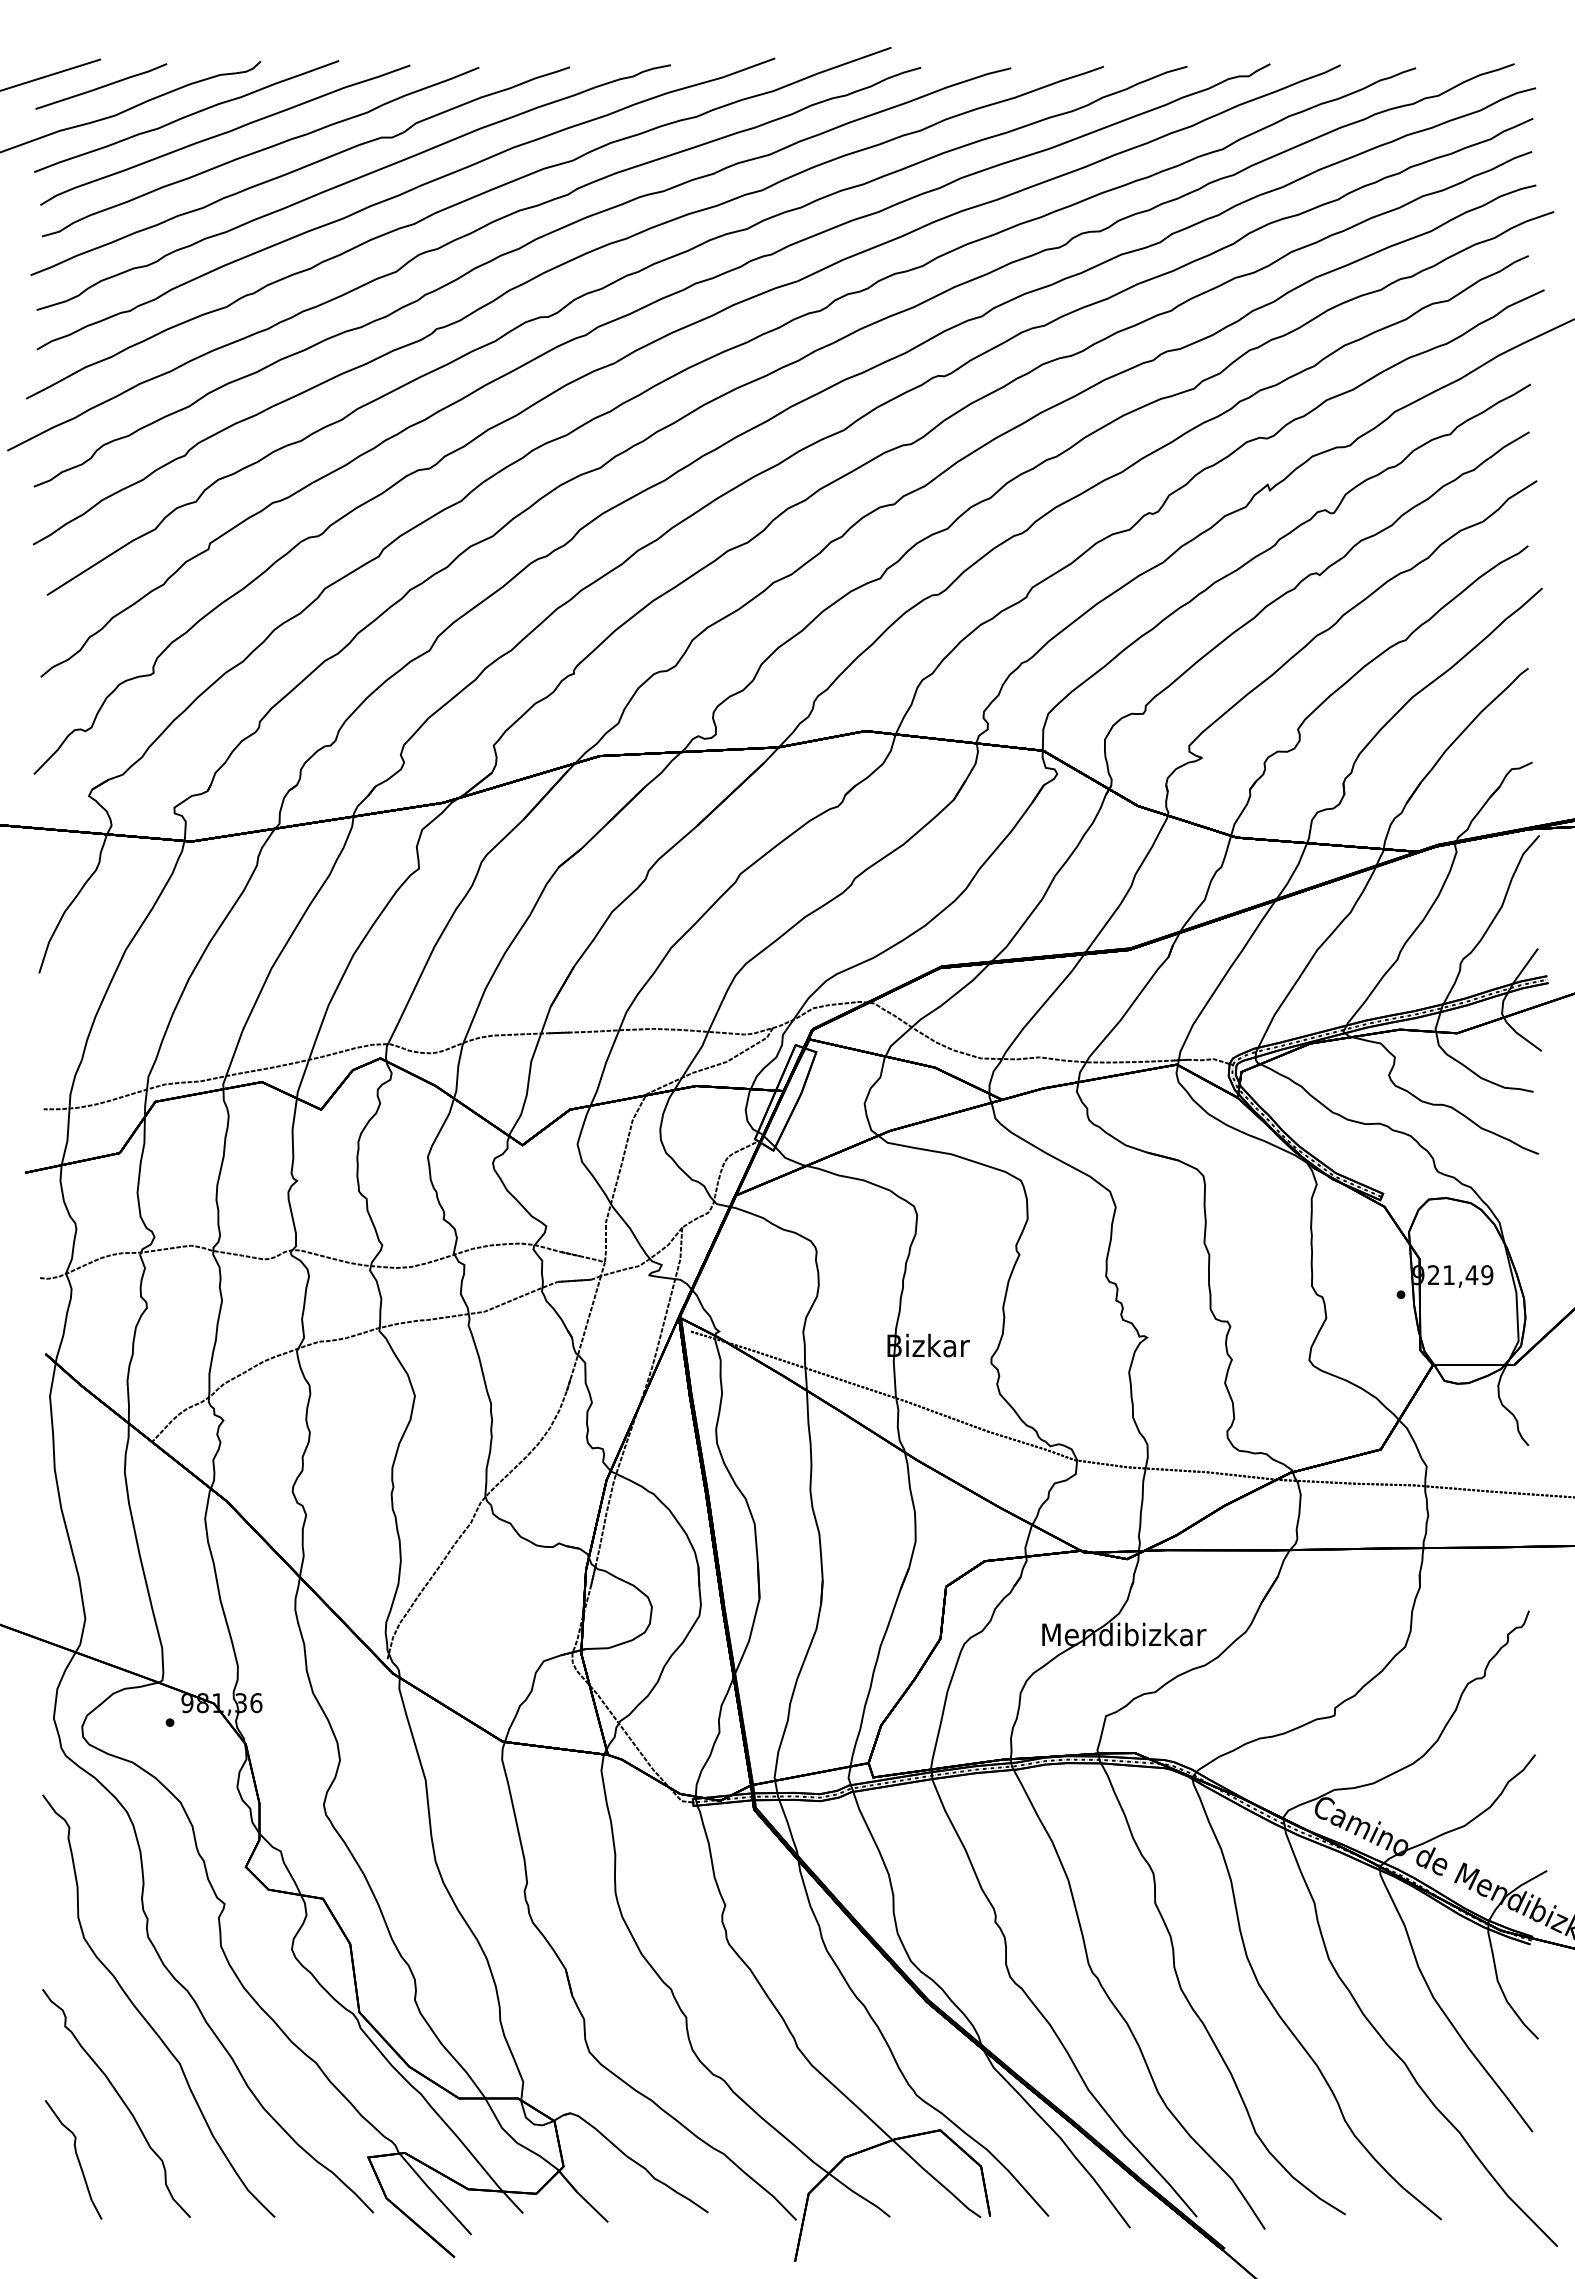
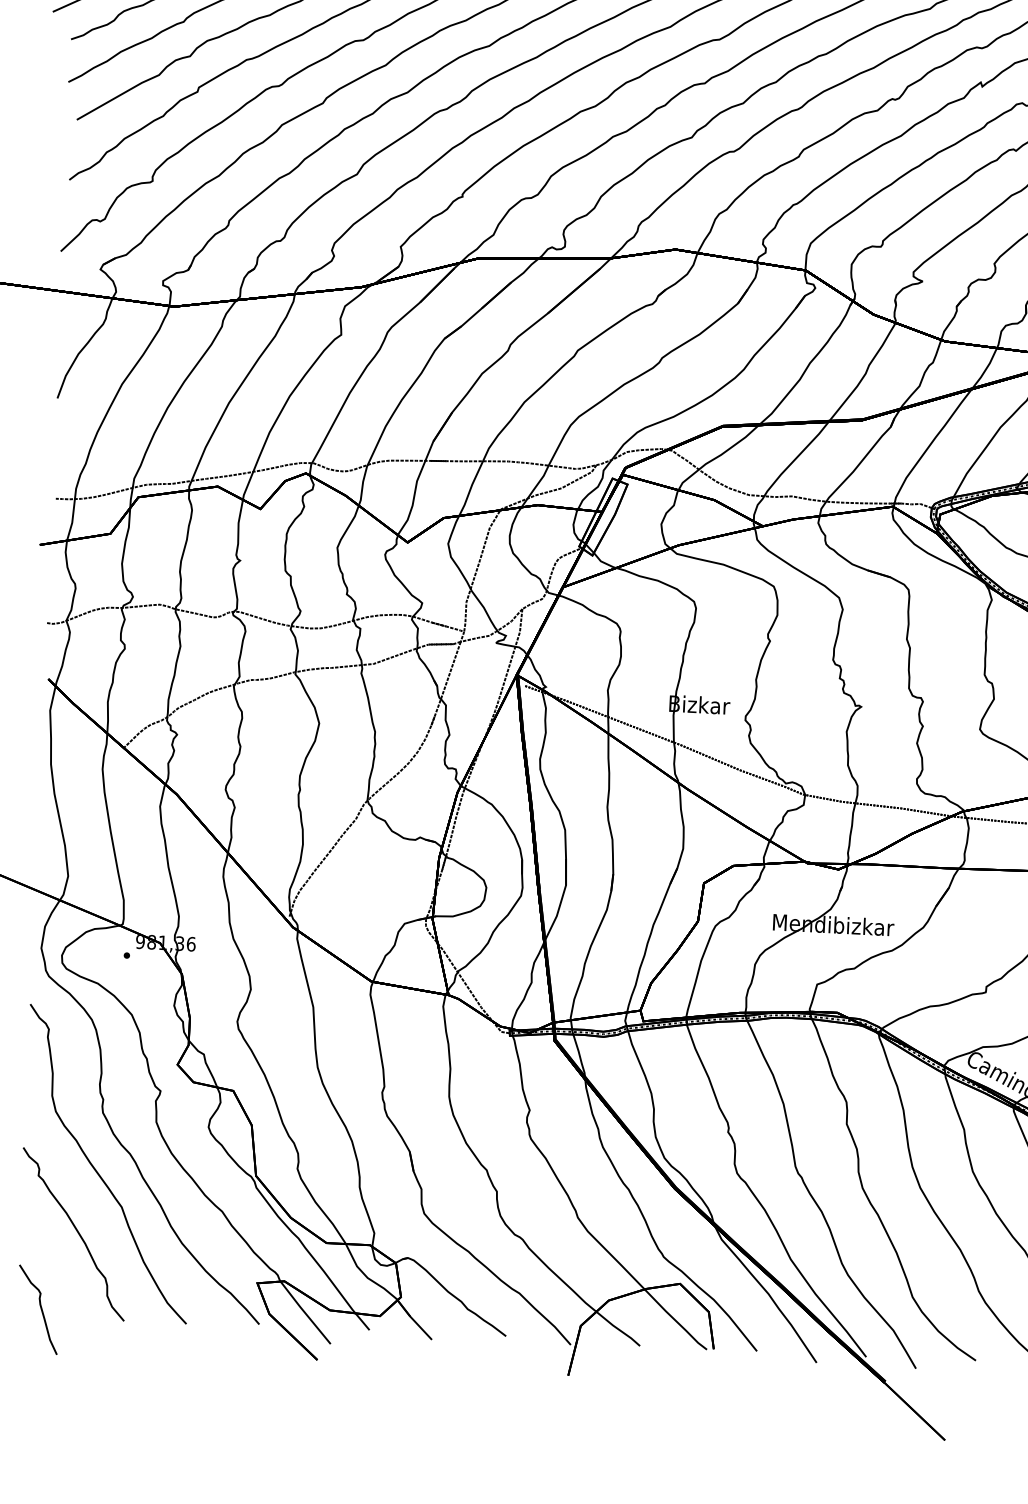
curve: (76, 2157) -> (40, 1308), moved

